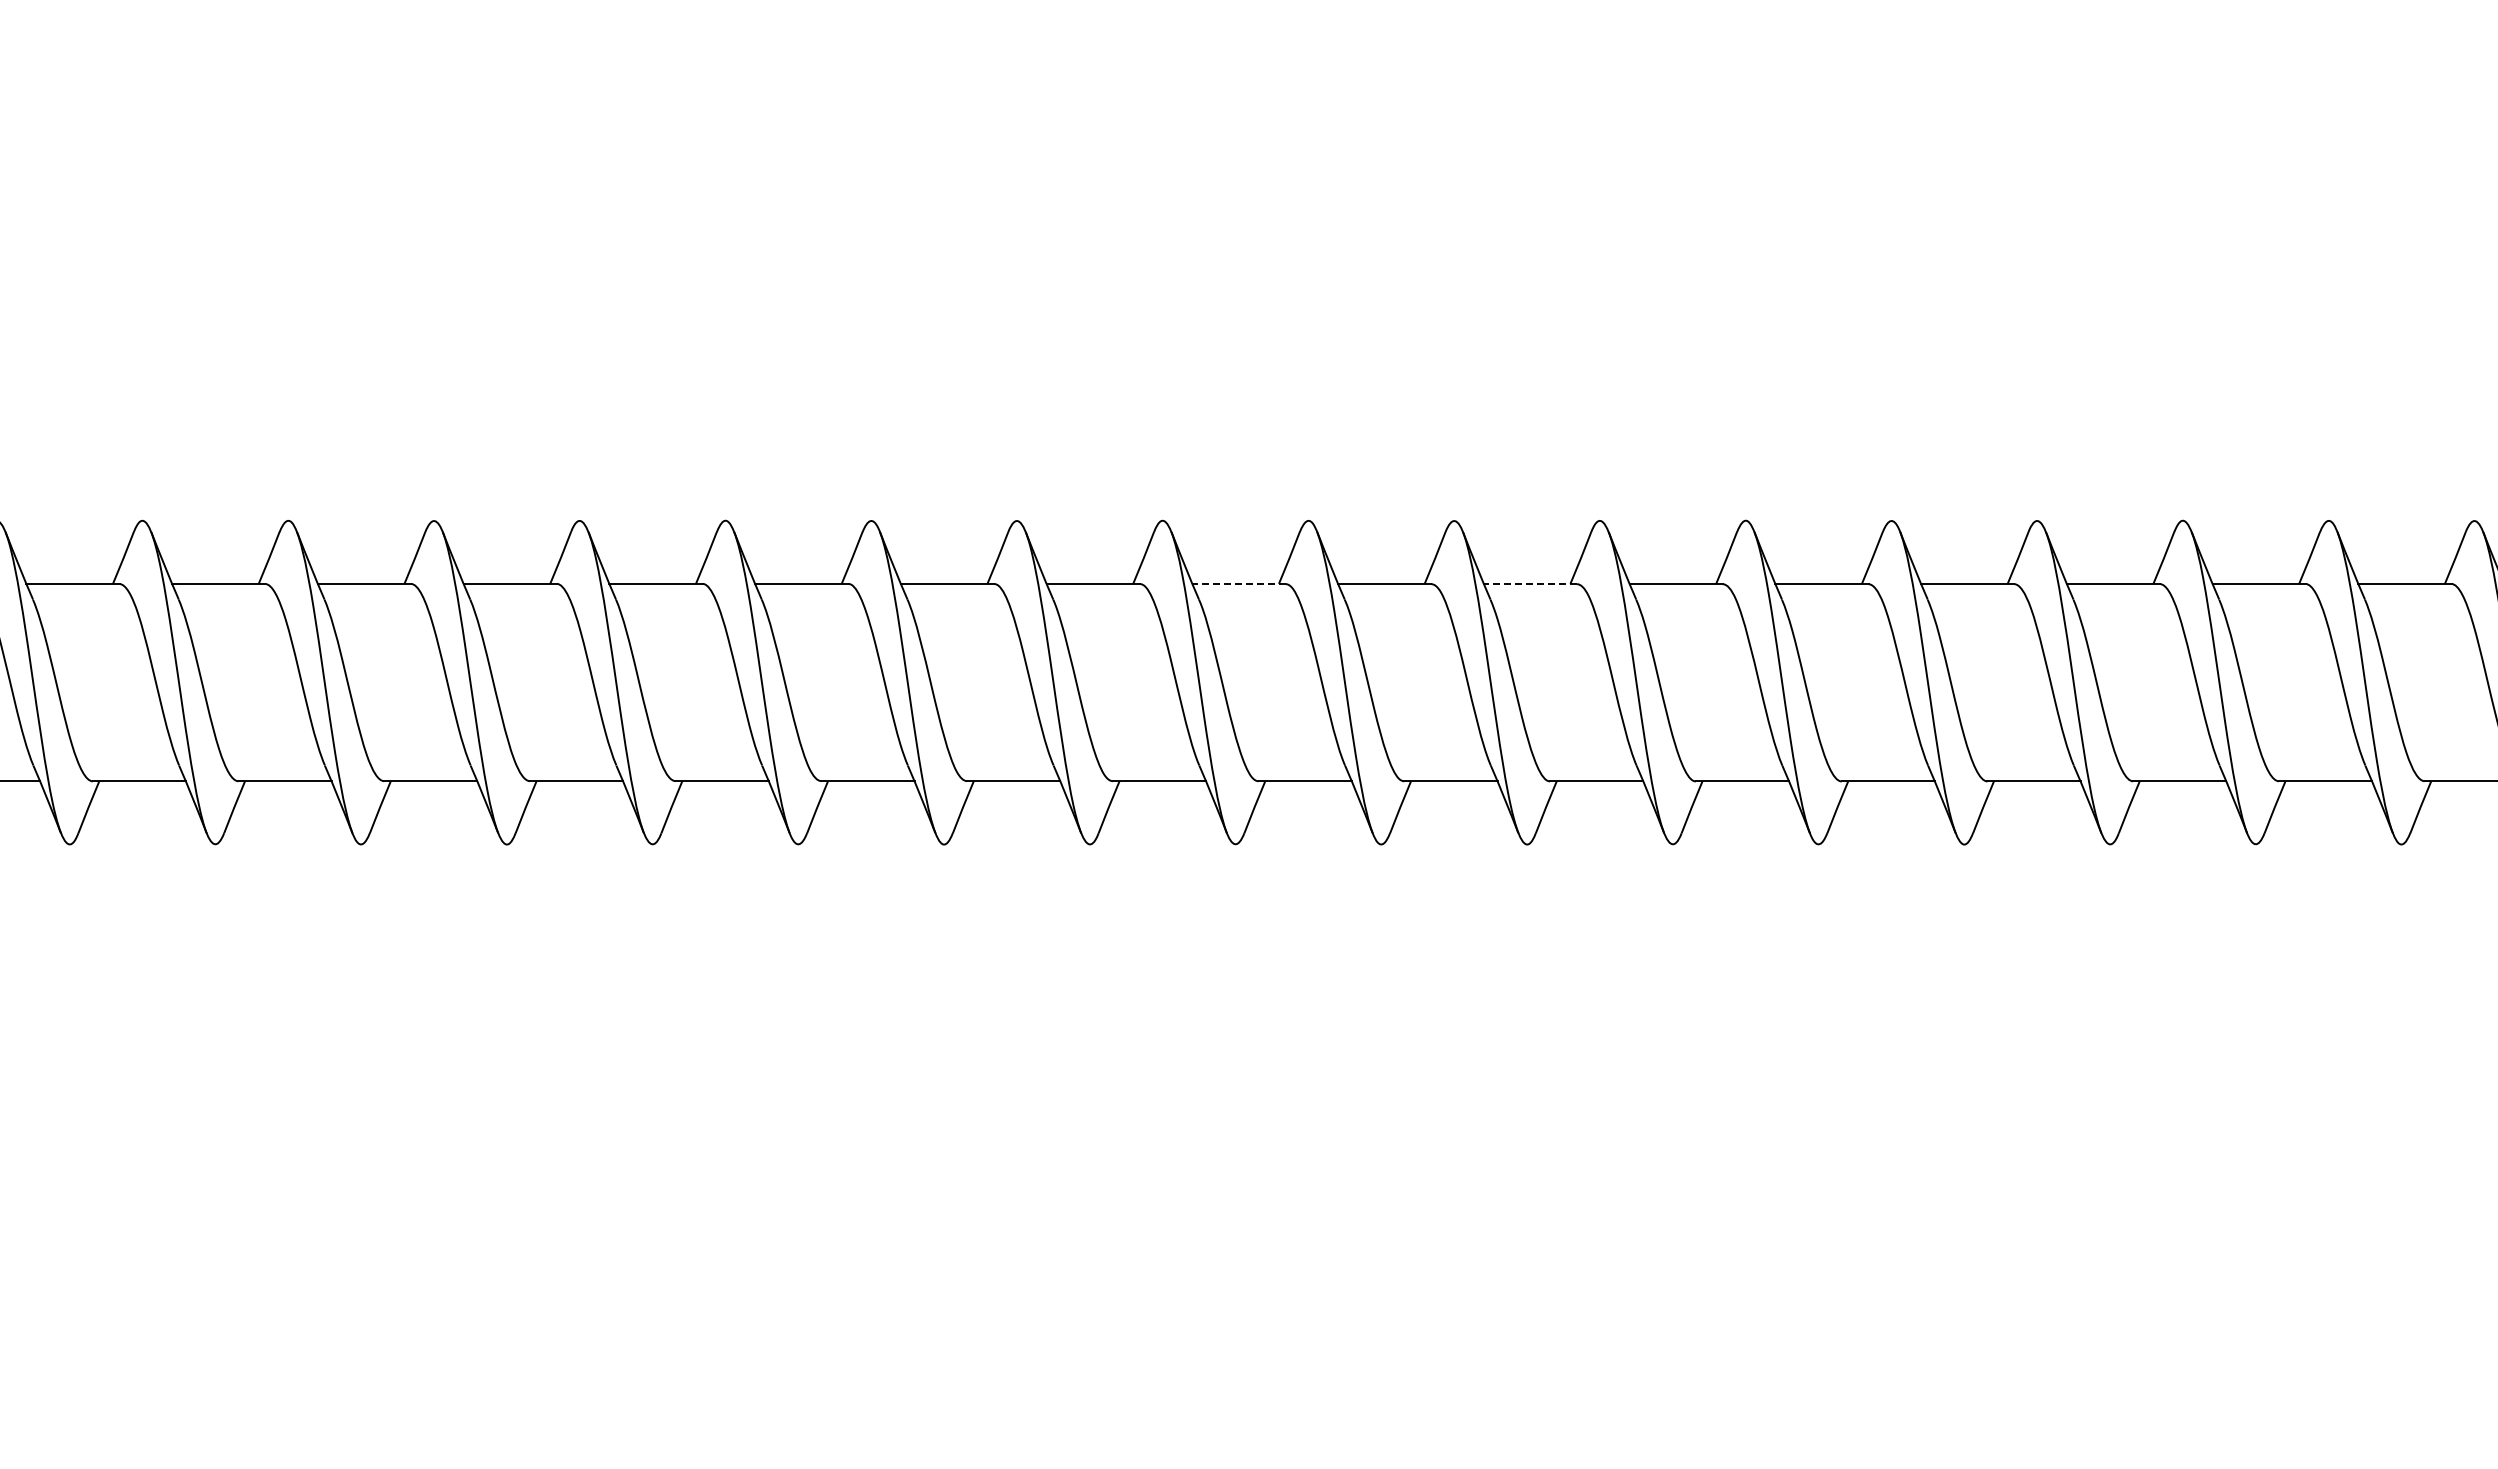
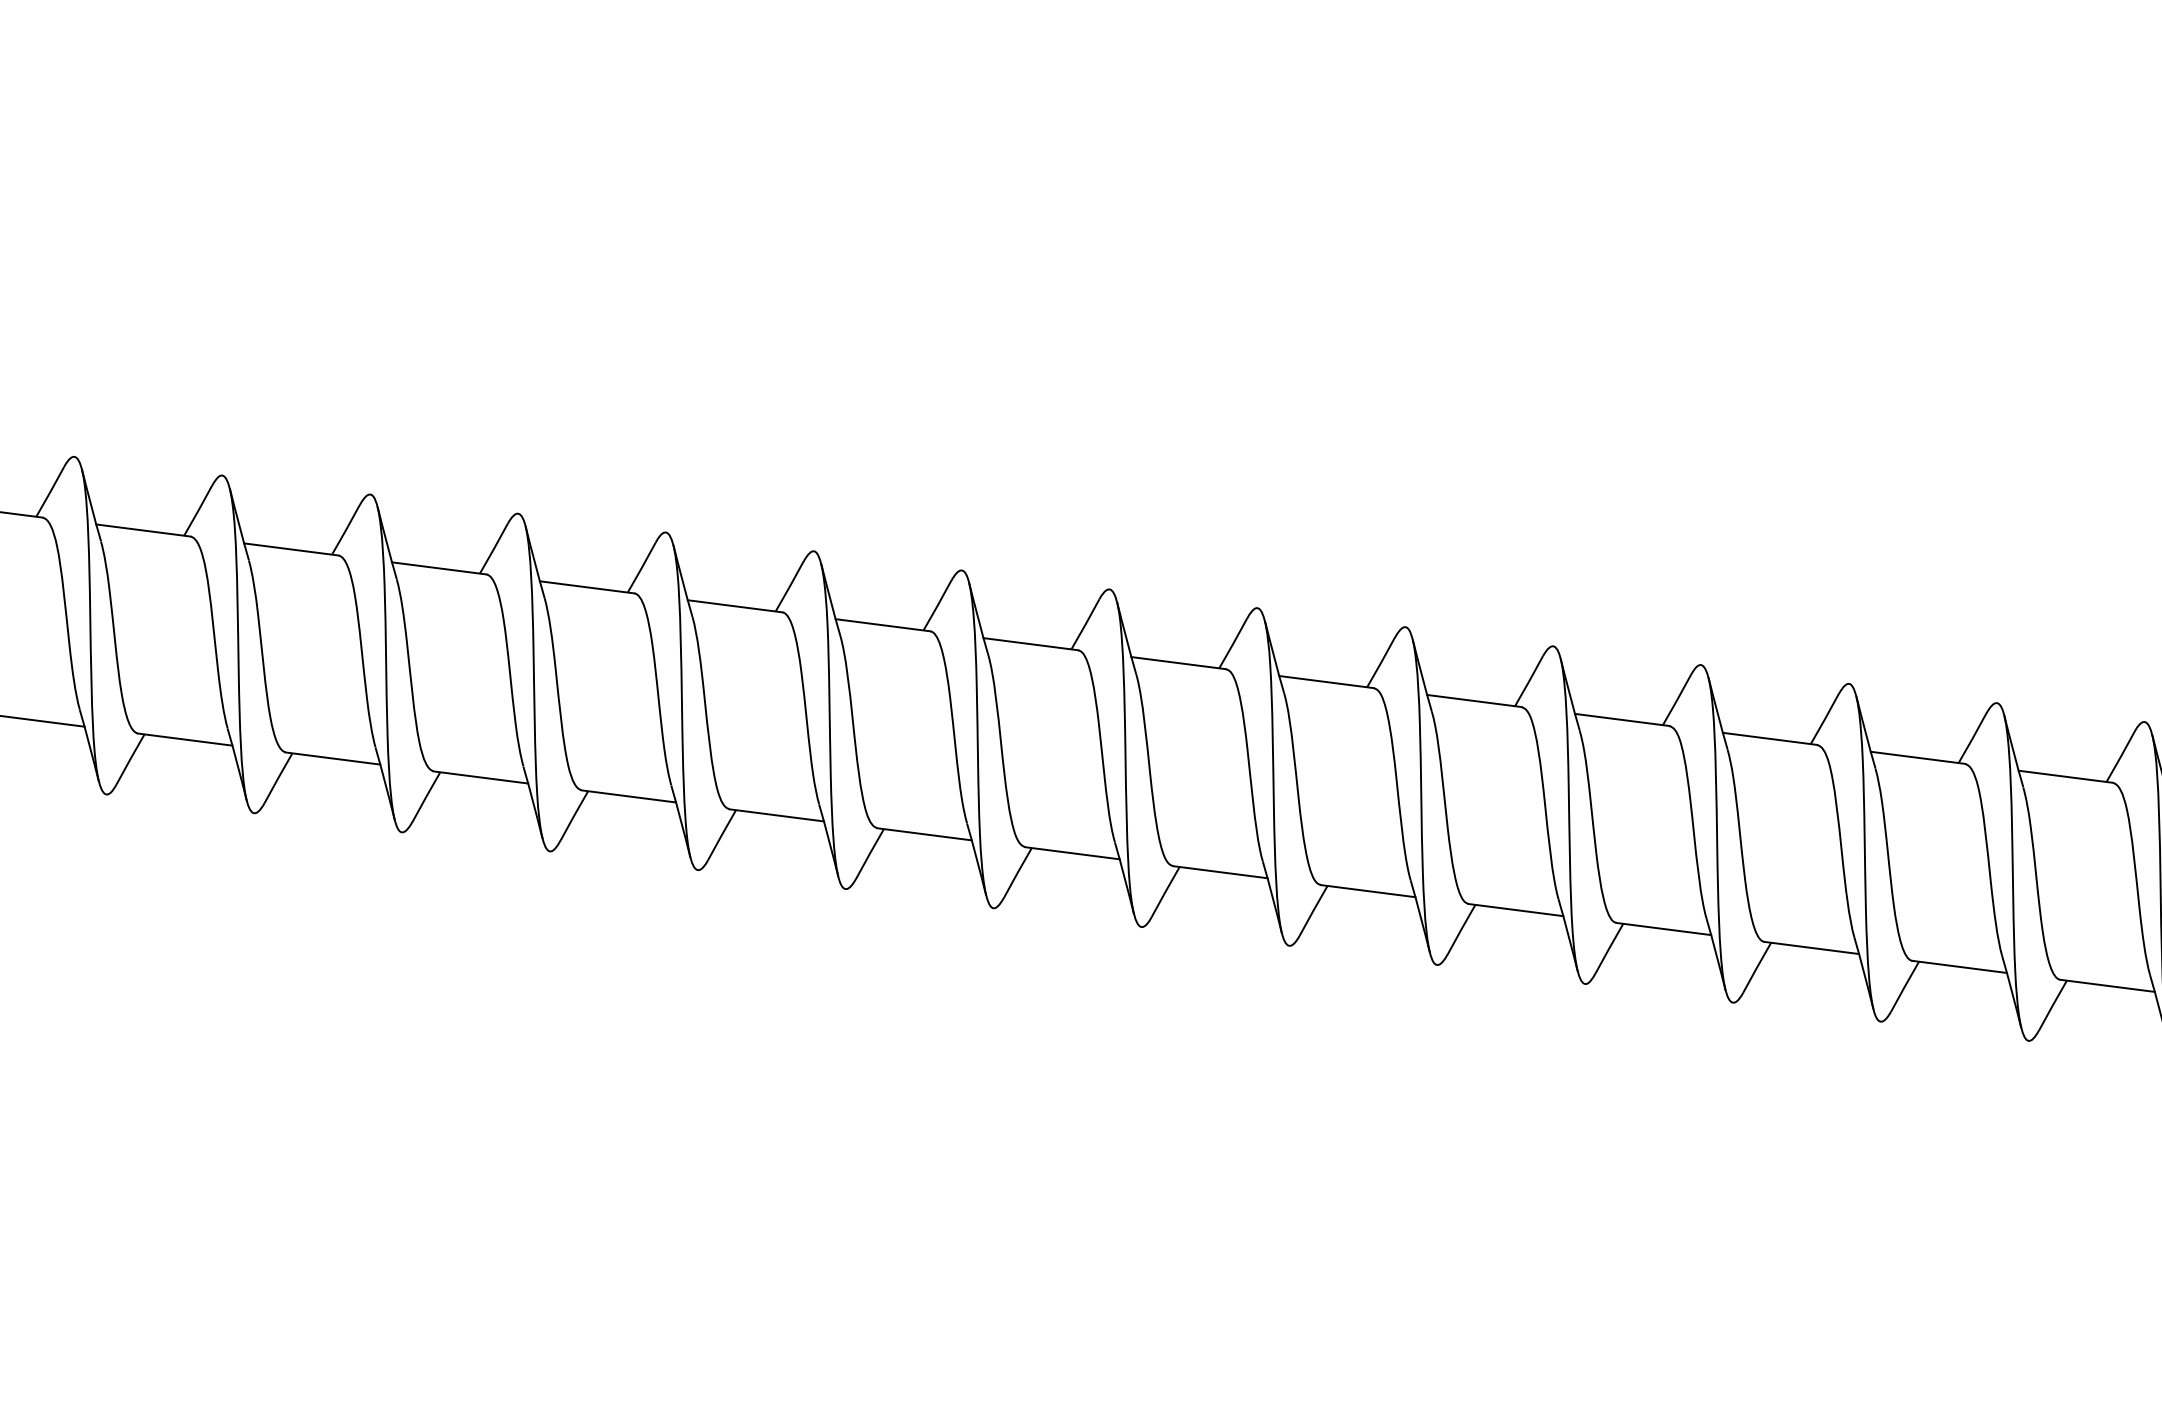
line: (1238, 583) -> (1326, 681), dashed -> solid
line: (1530, 583) -> (1622, 719), dashed -> solid

